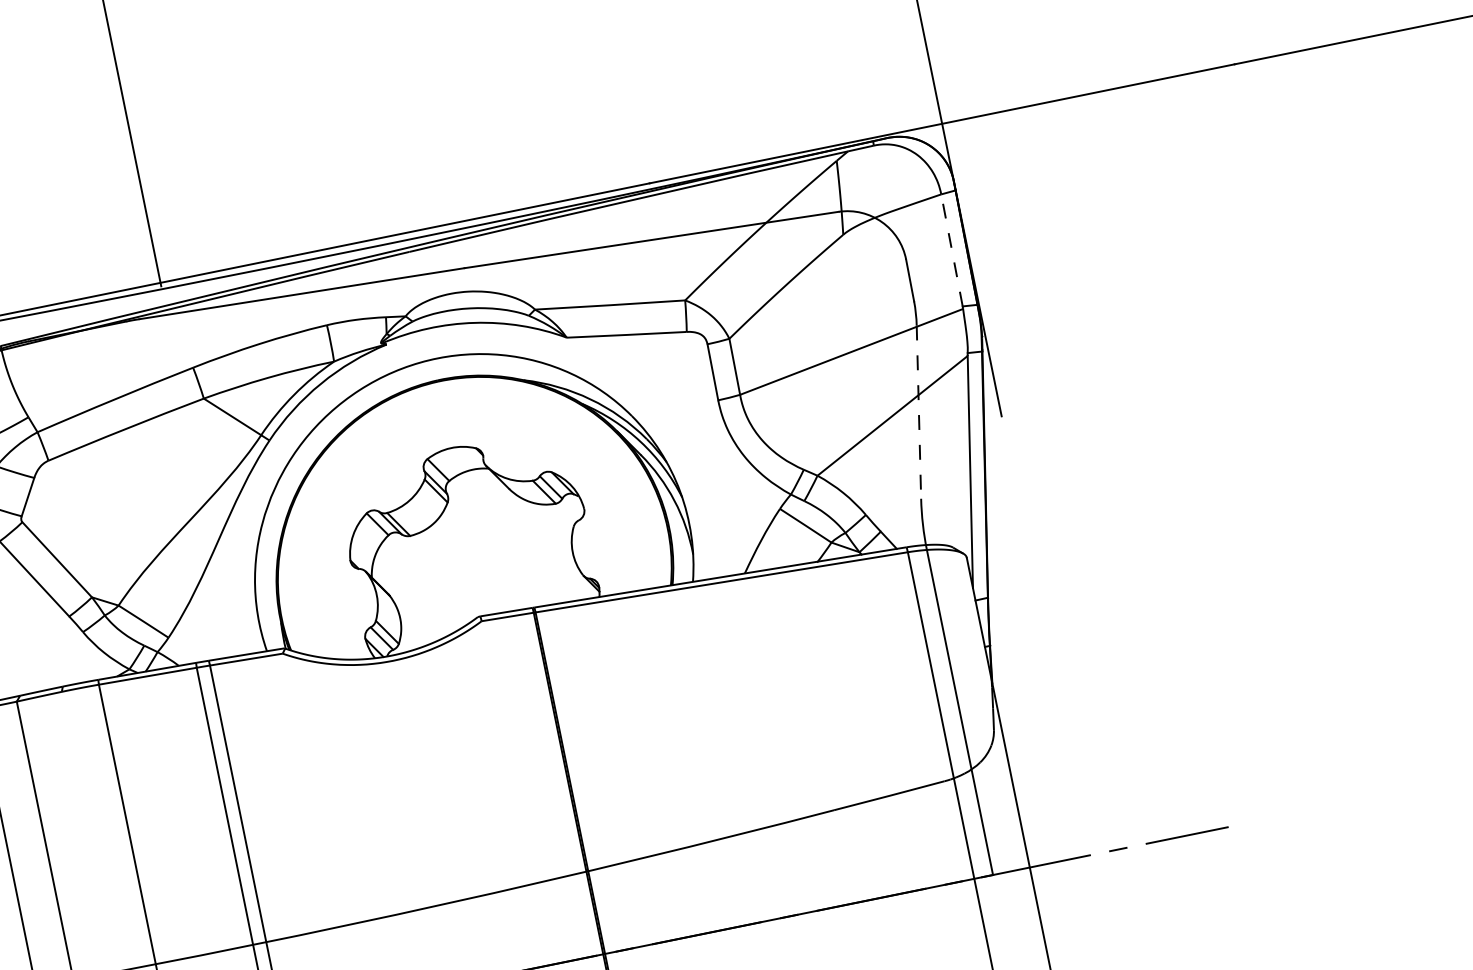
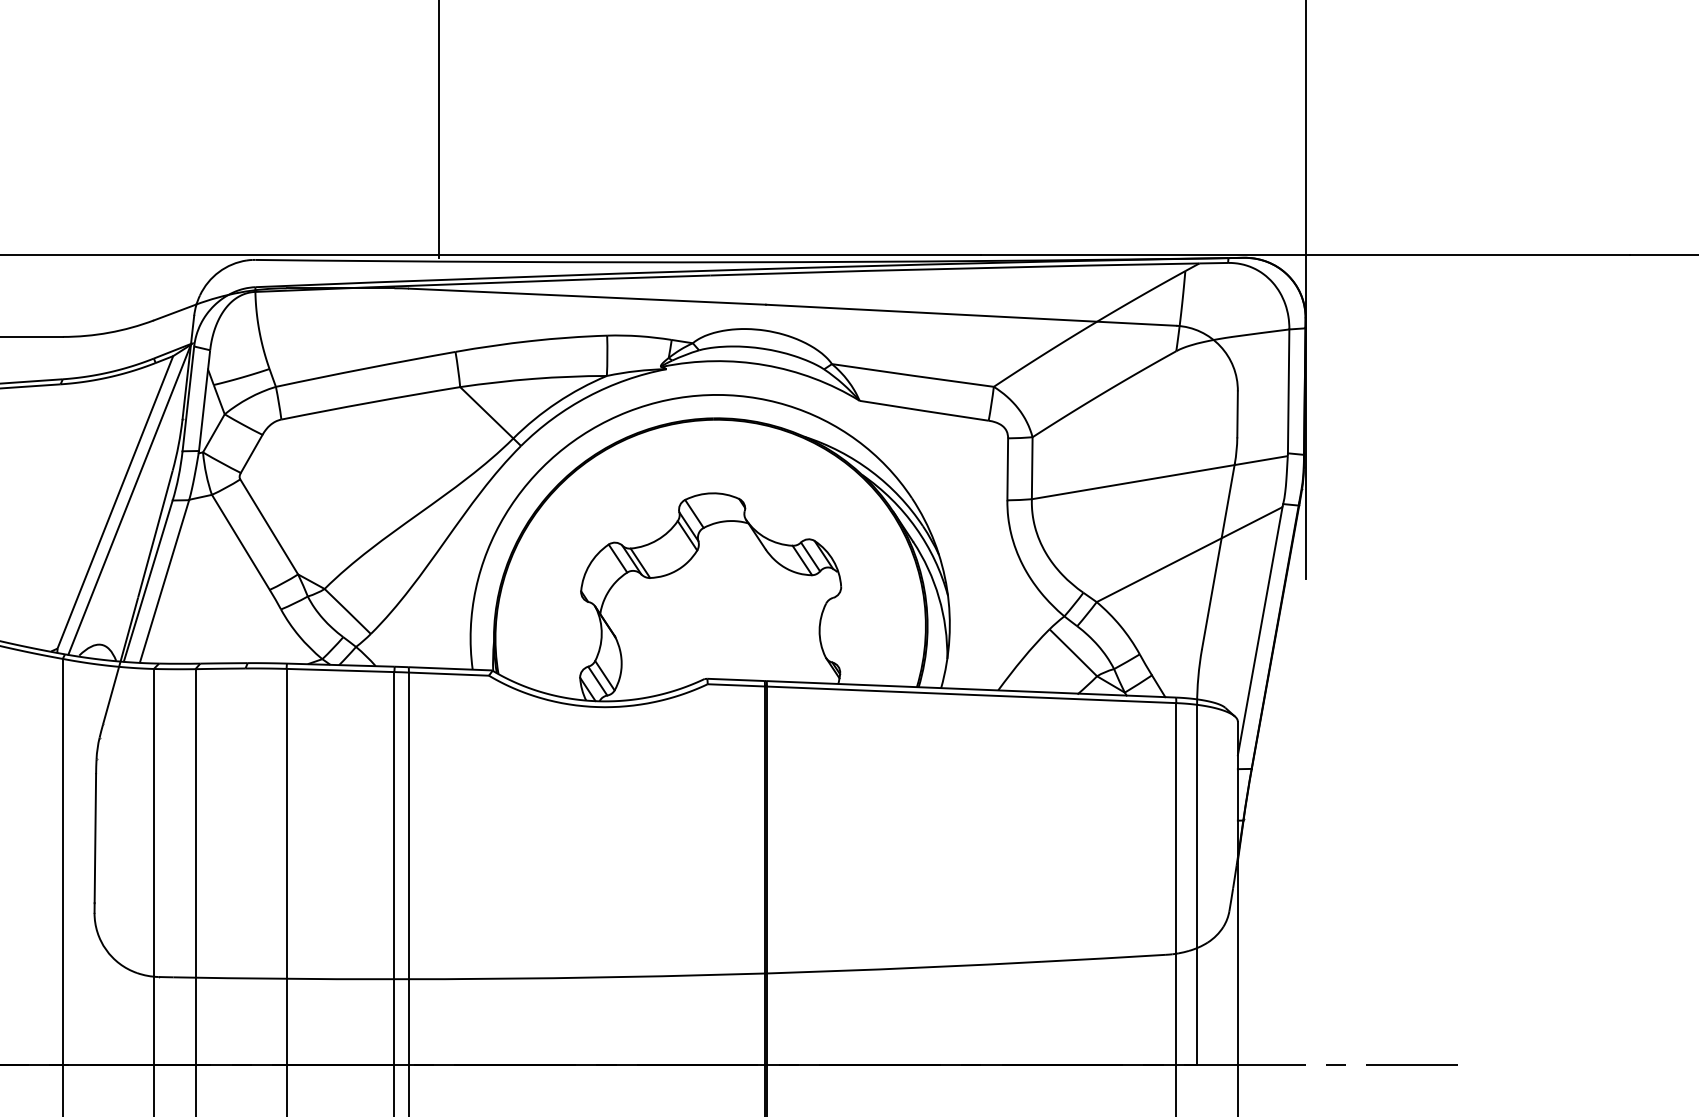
line: (951, 250) -> (1288, 391), dashed -> solid
line: (919, 412) -> (1218, 556), dashed -> solid

